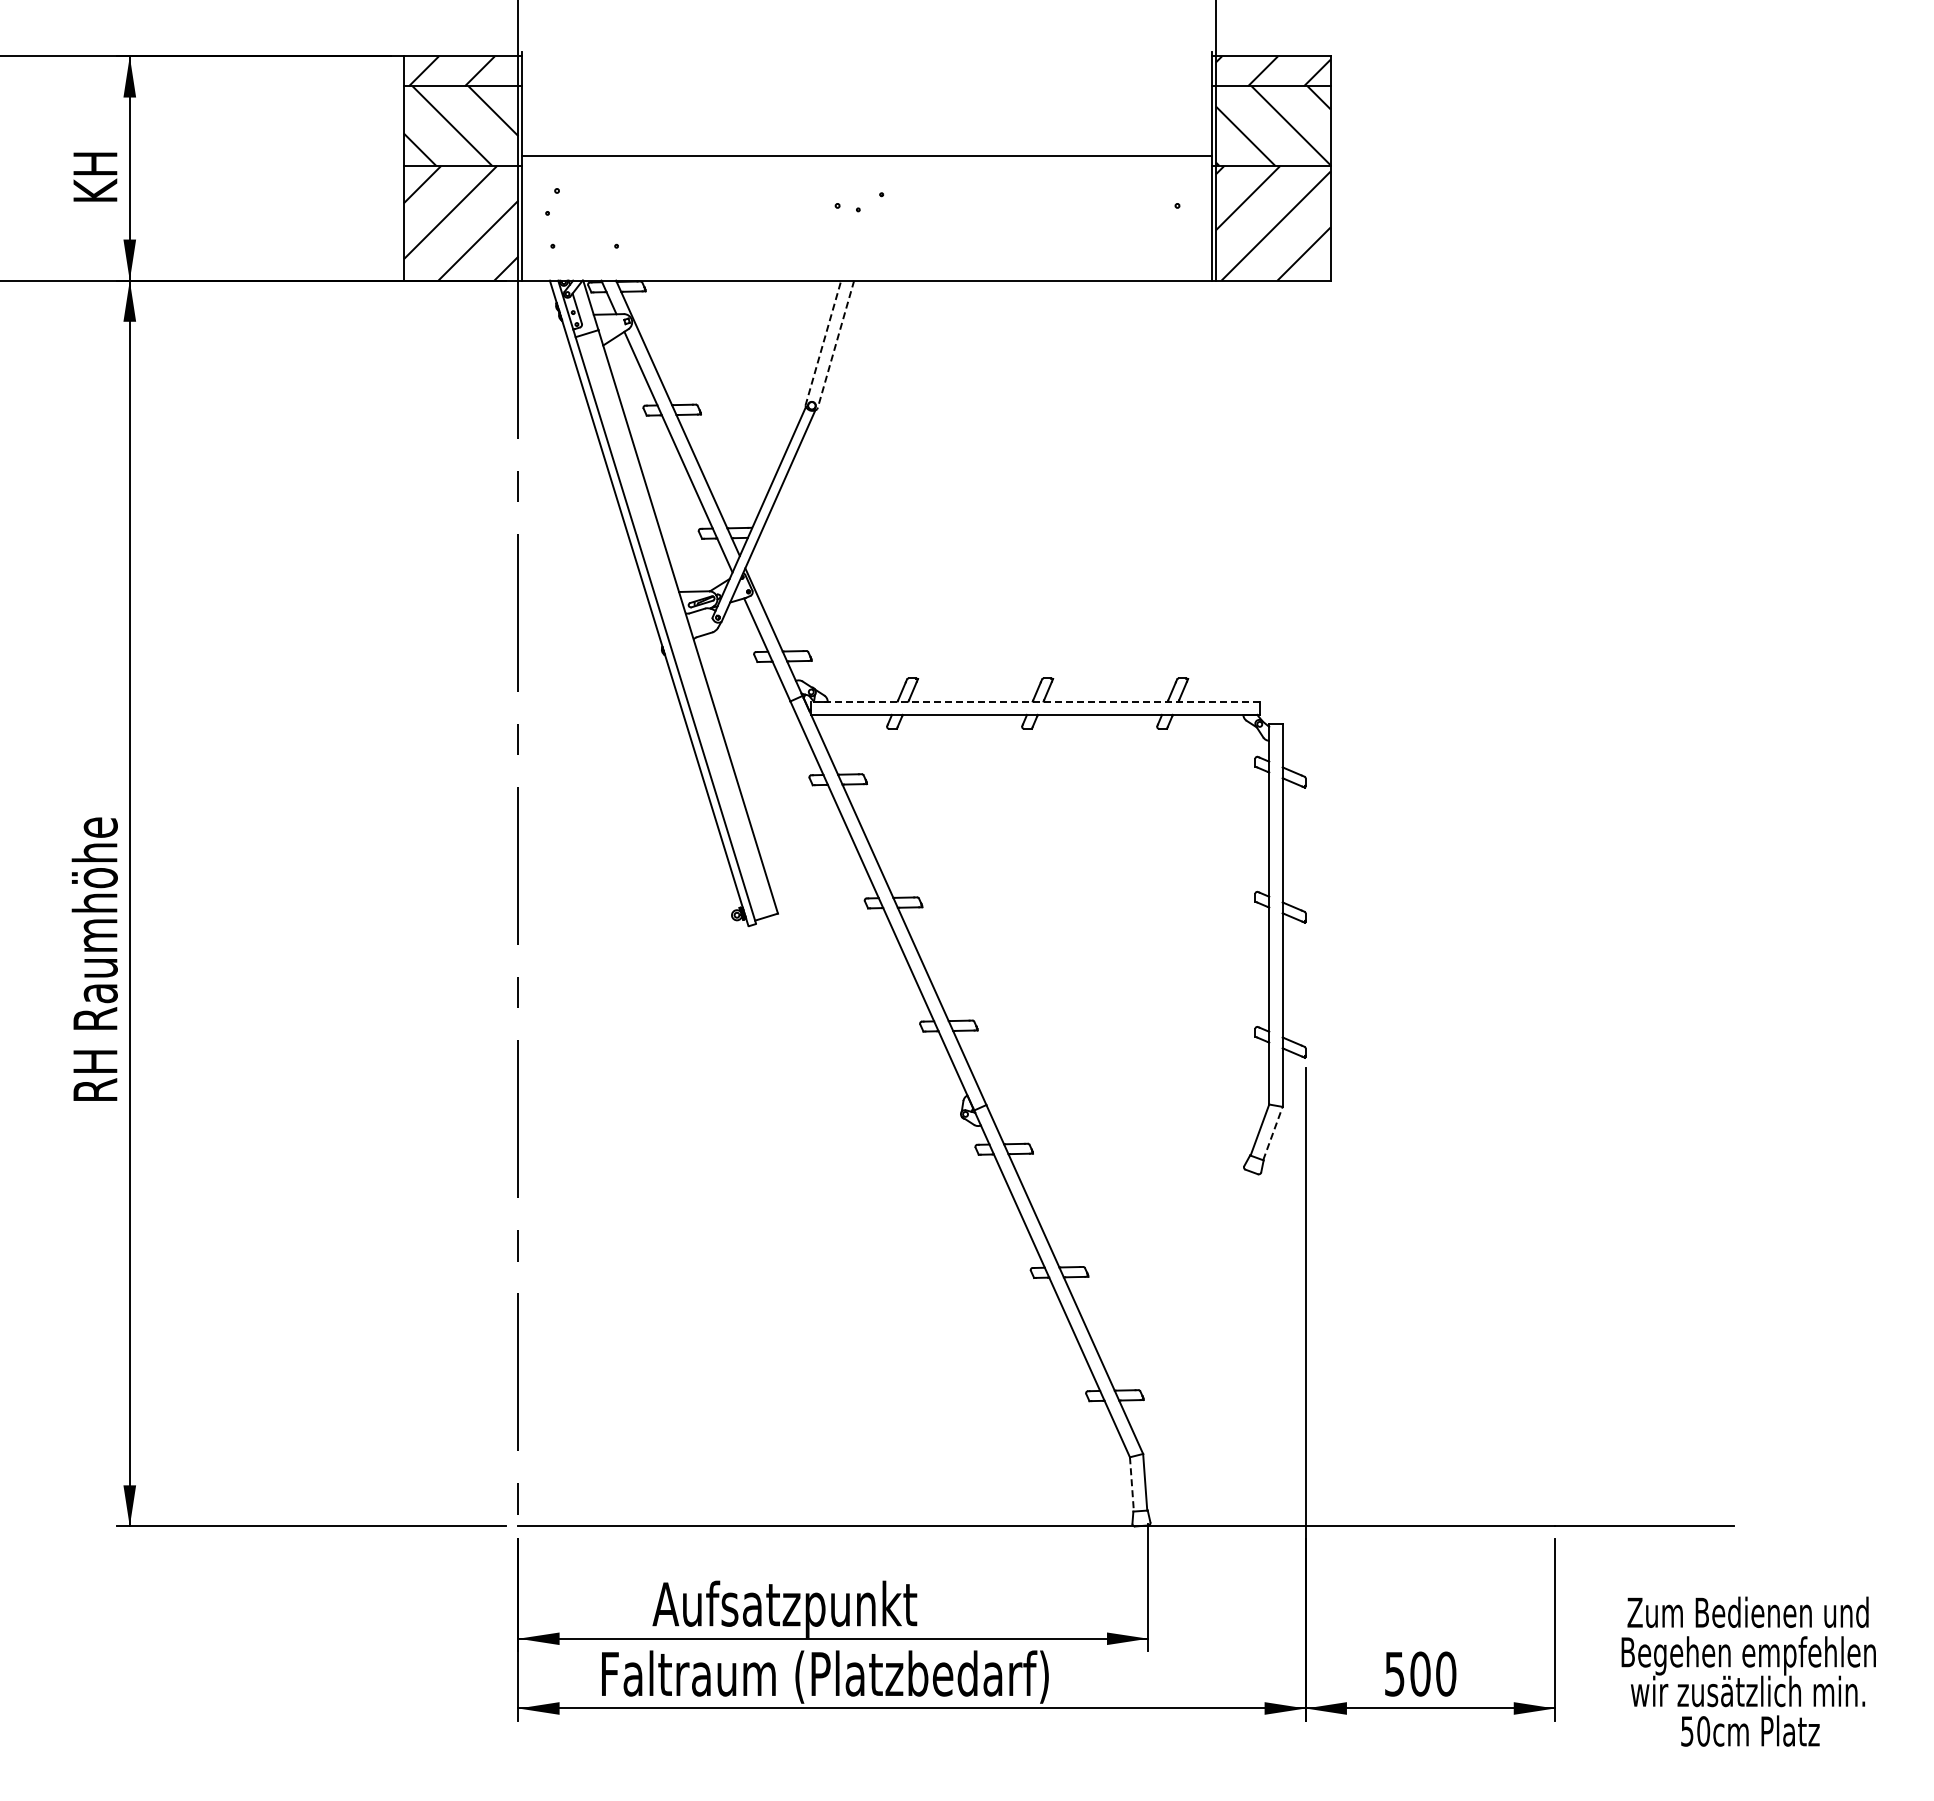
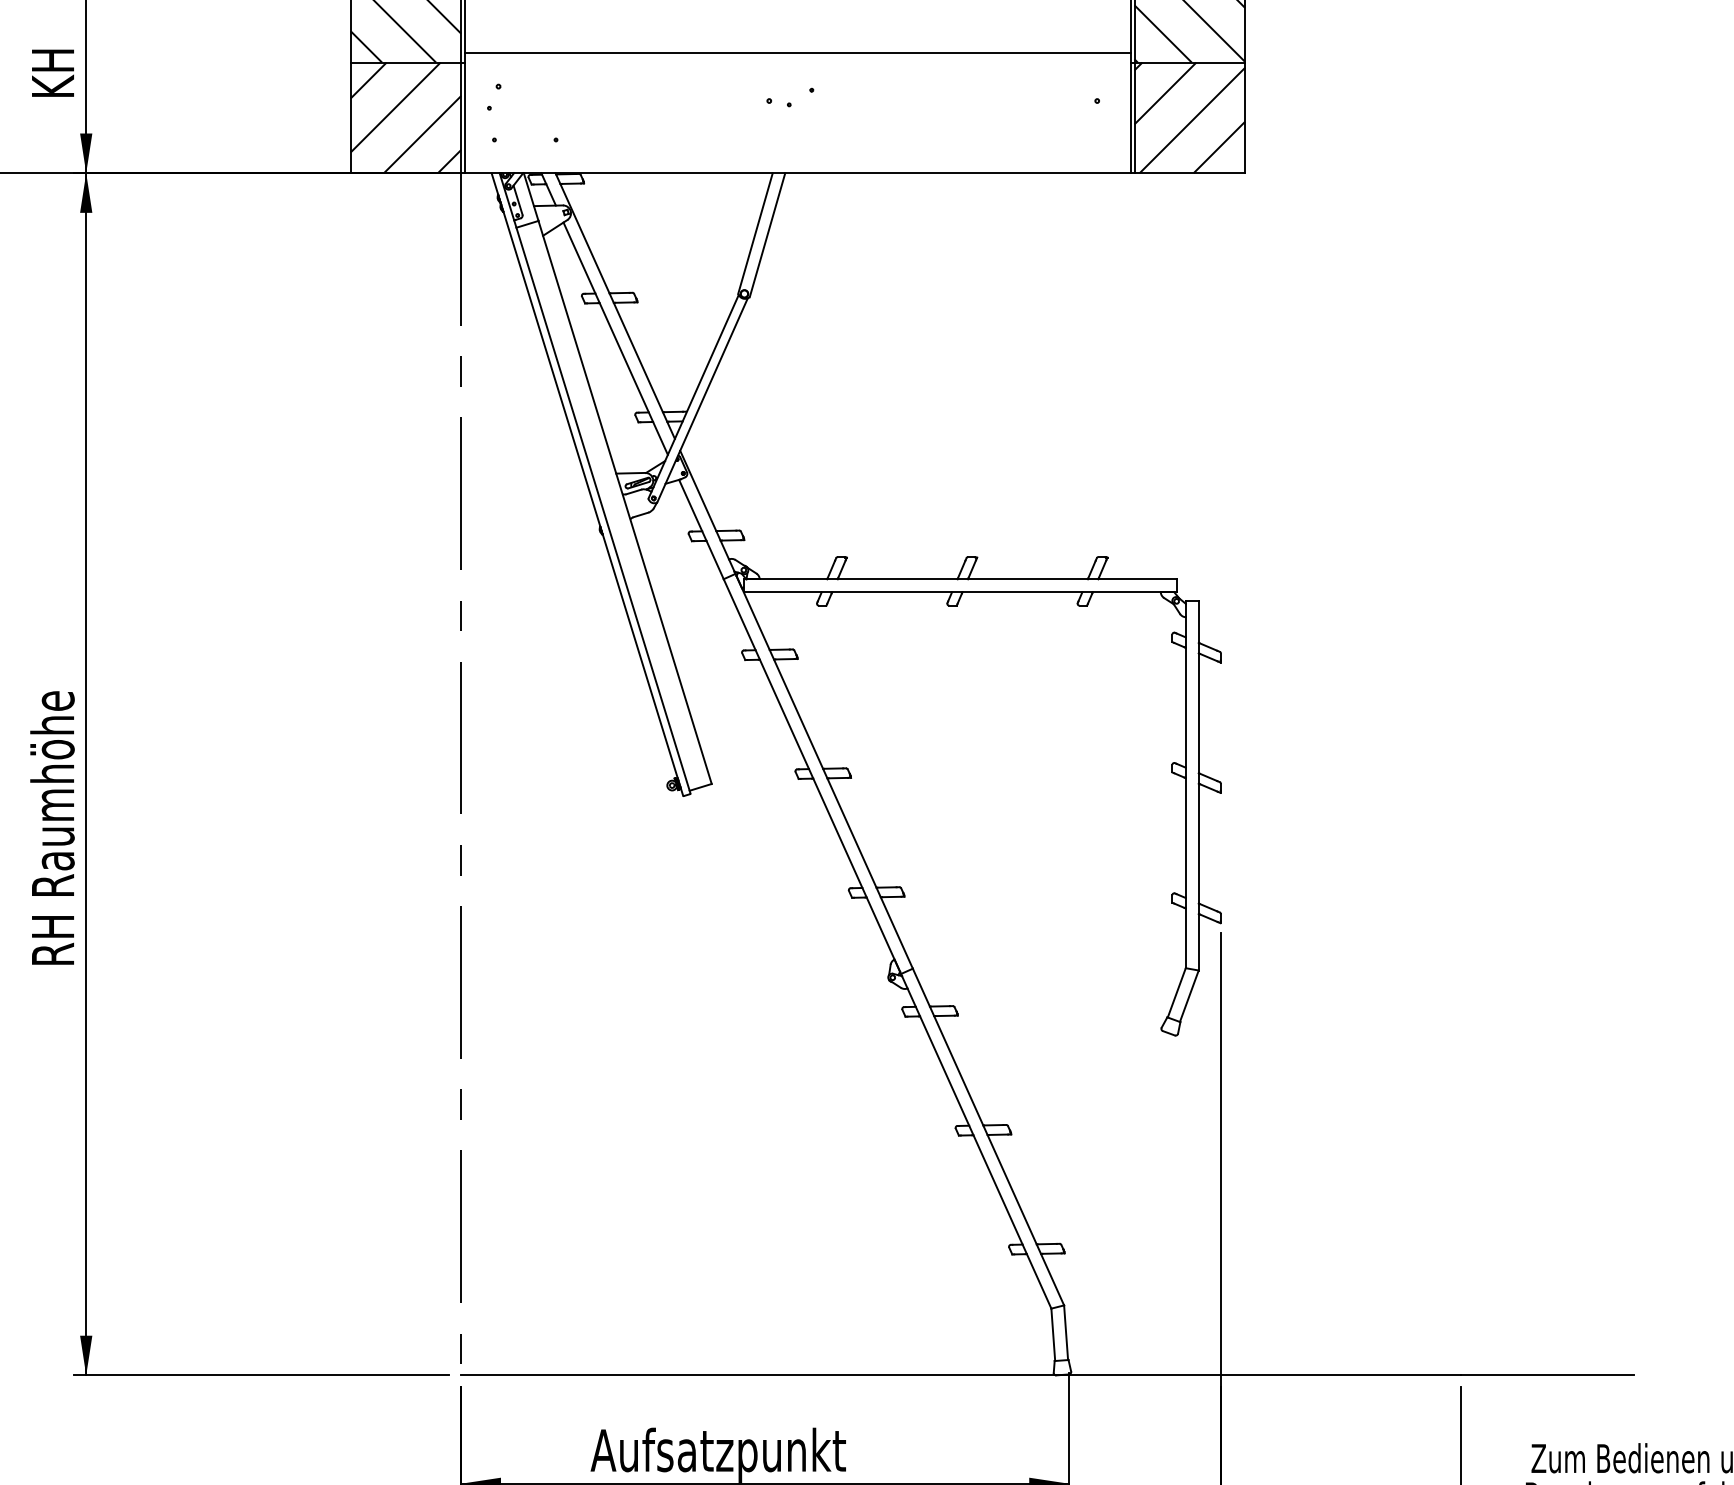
line: (823, 342) -> (755, 232), dashed -> solid
line: (835, 344) -> (767, 234), dashed -> solid
line: (1035, 701) -> (960, 579), dashed -> solid
line: (1273, 1133) -> (1189, 996), dashed -> solid
line: (1131, 1484) -> (1052, 1334), dashed -> solid

